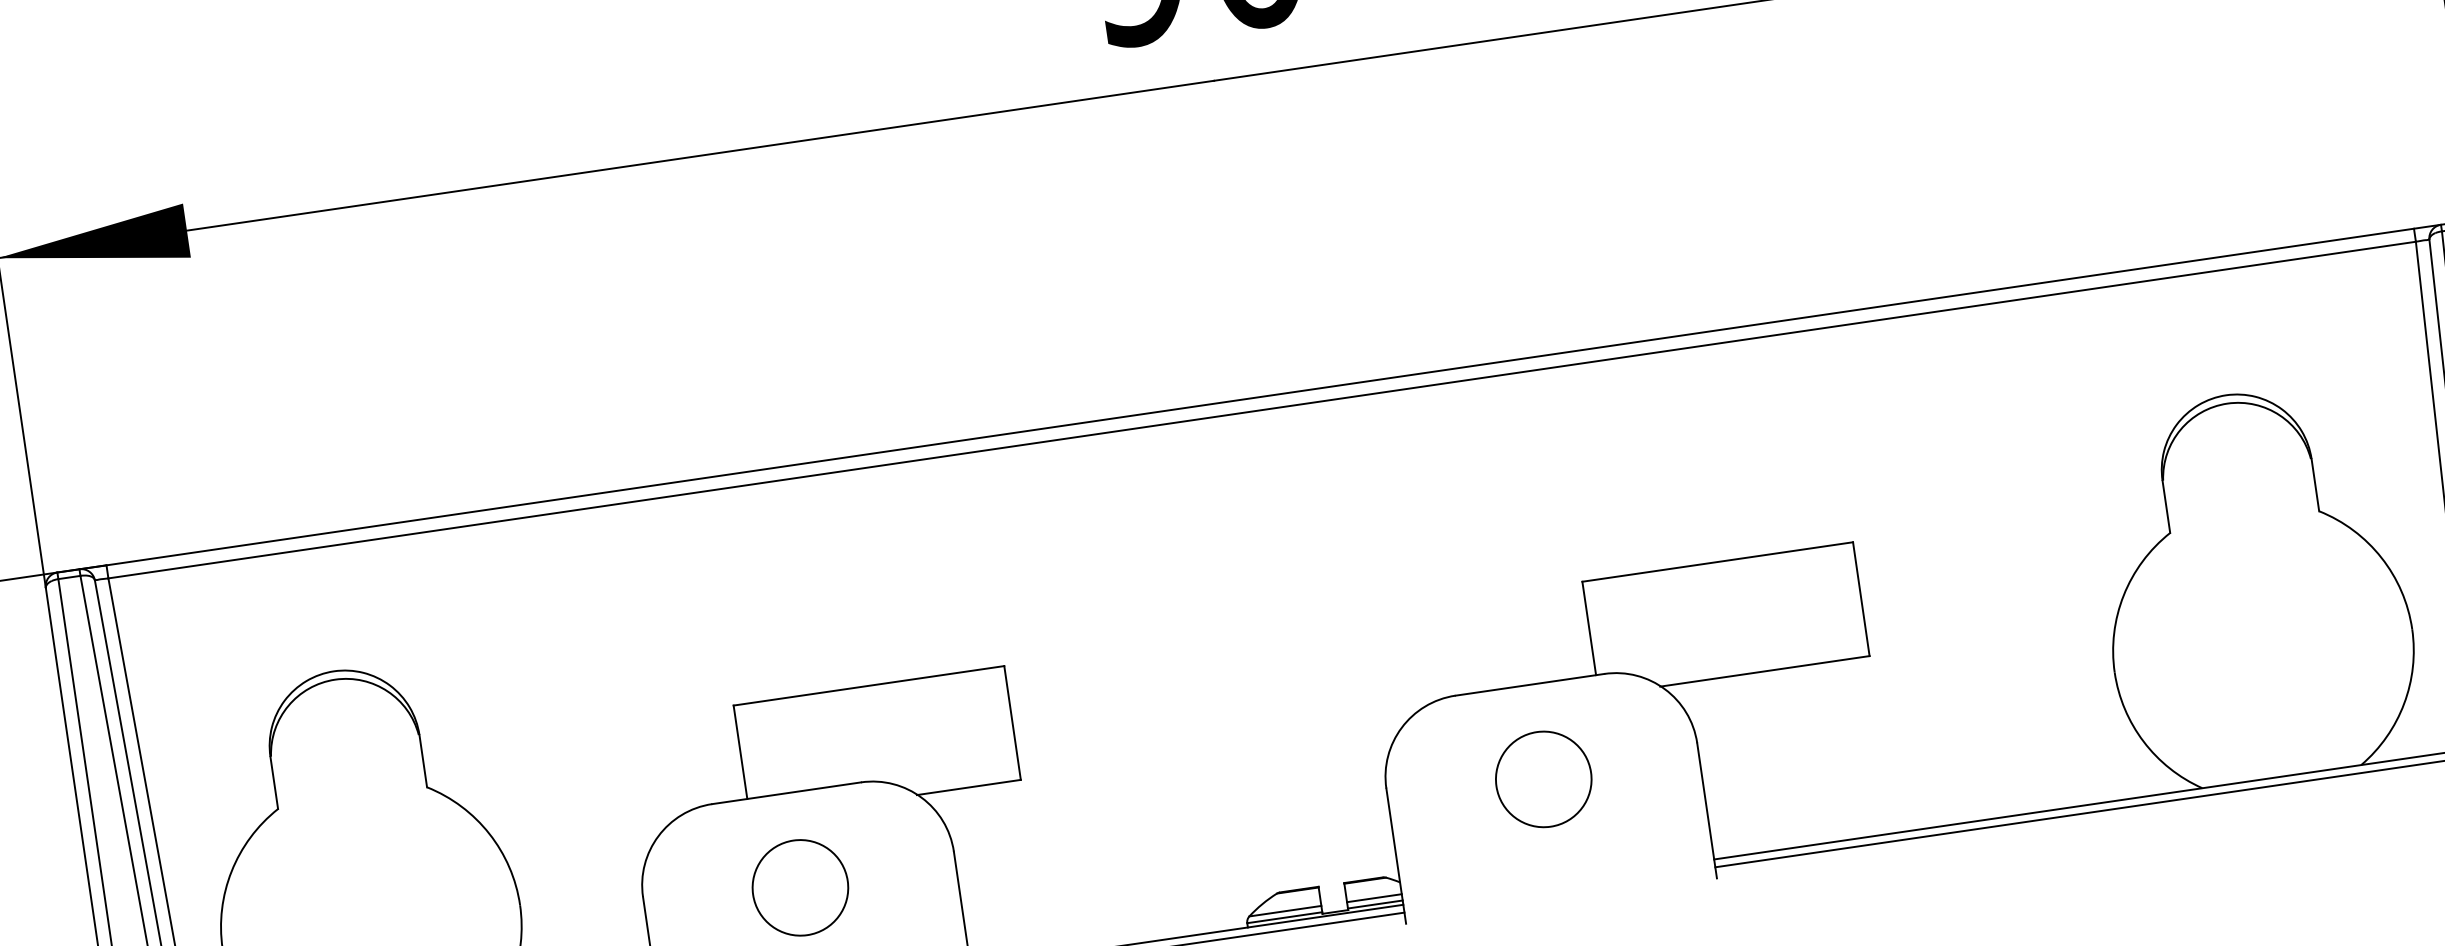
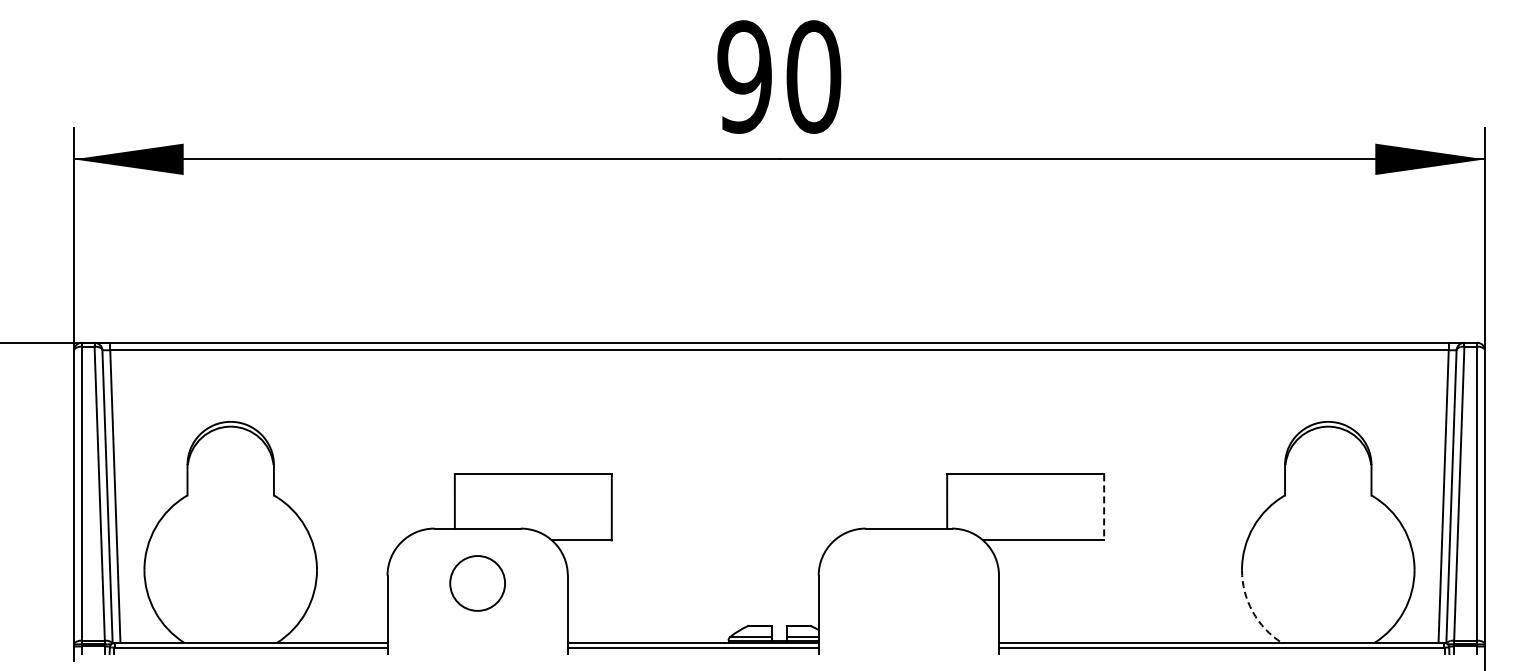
line: (1861, 599) -> (1104, 507), solid -> dashed
arc: (2143, 741) -> (1252, 611), solid -> dashed
circle: (1543, 779) -> (908, 583), removed

